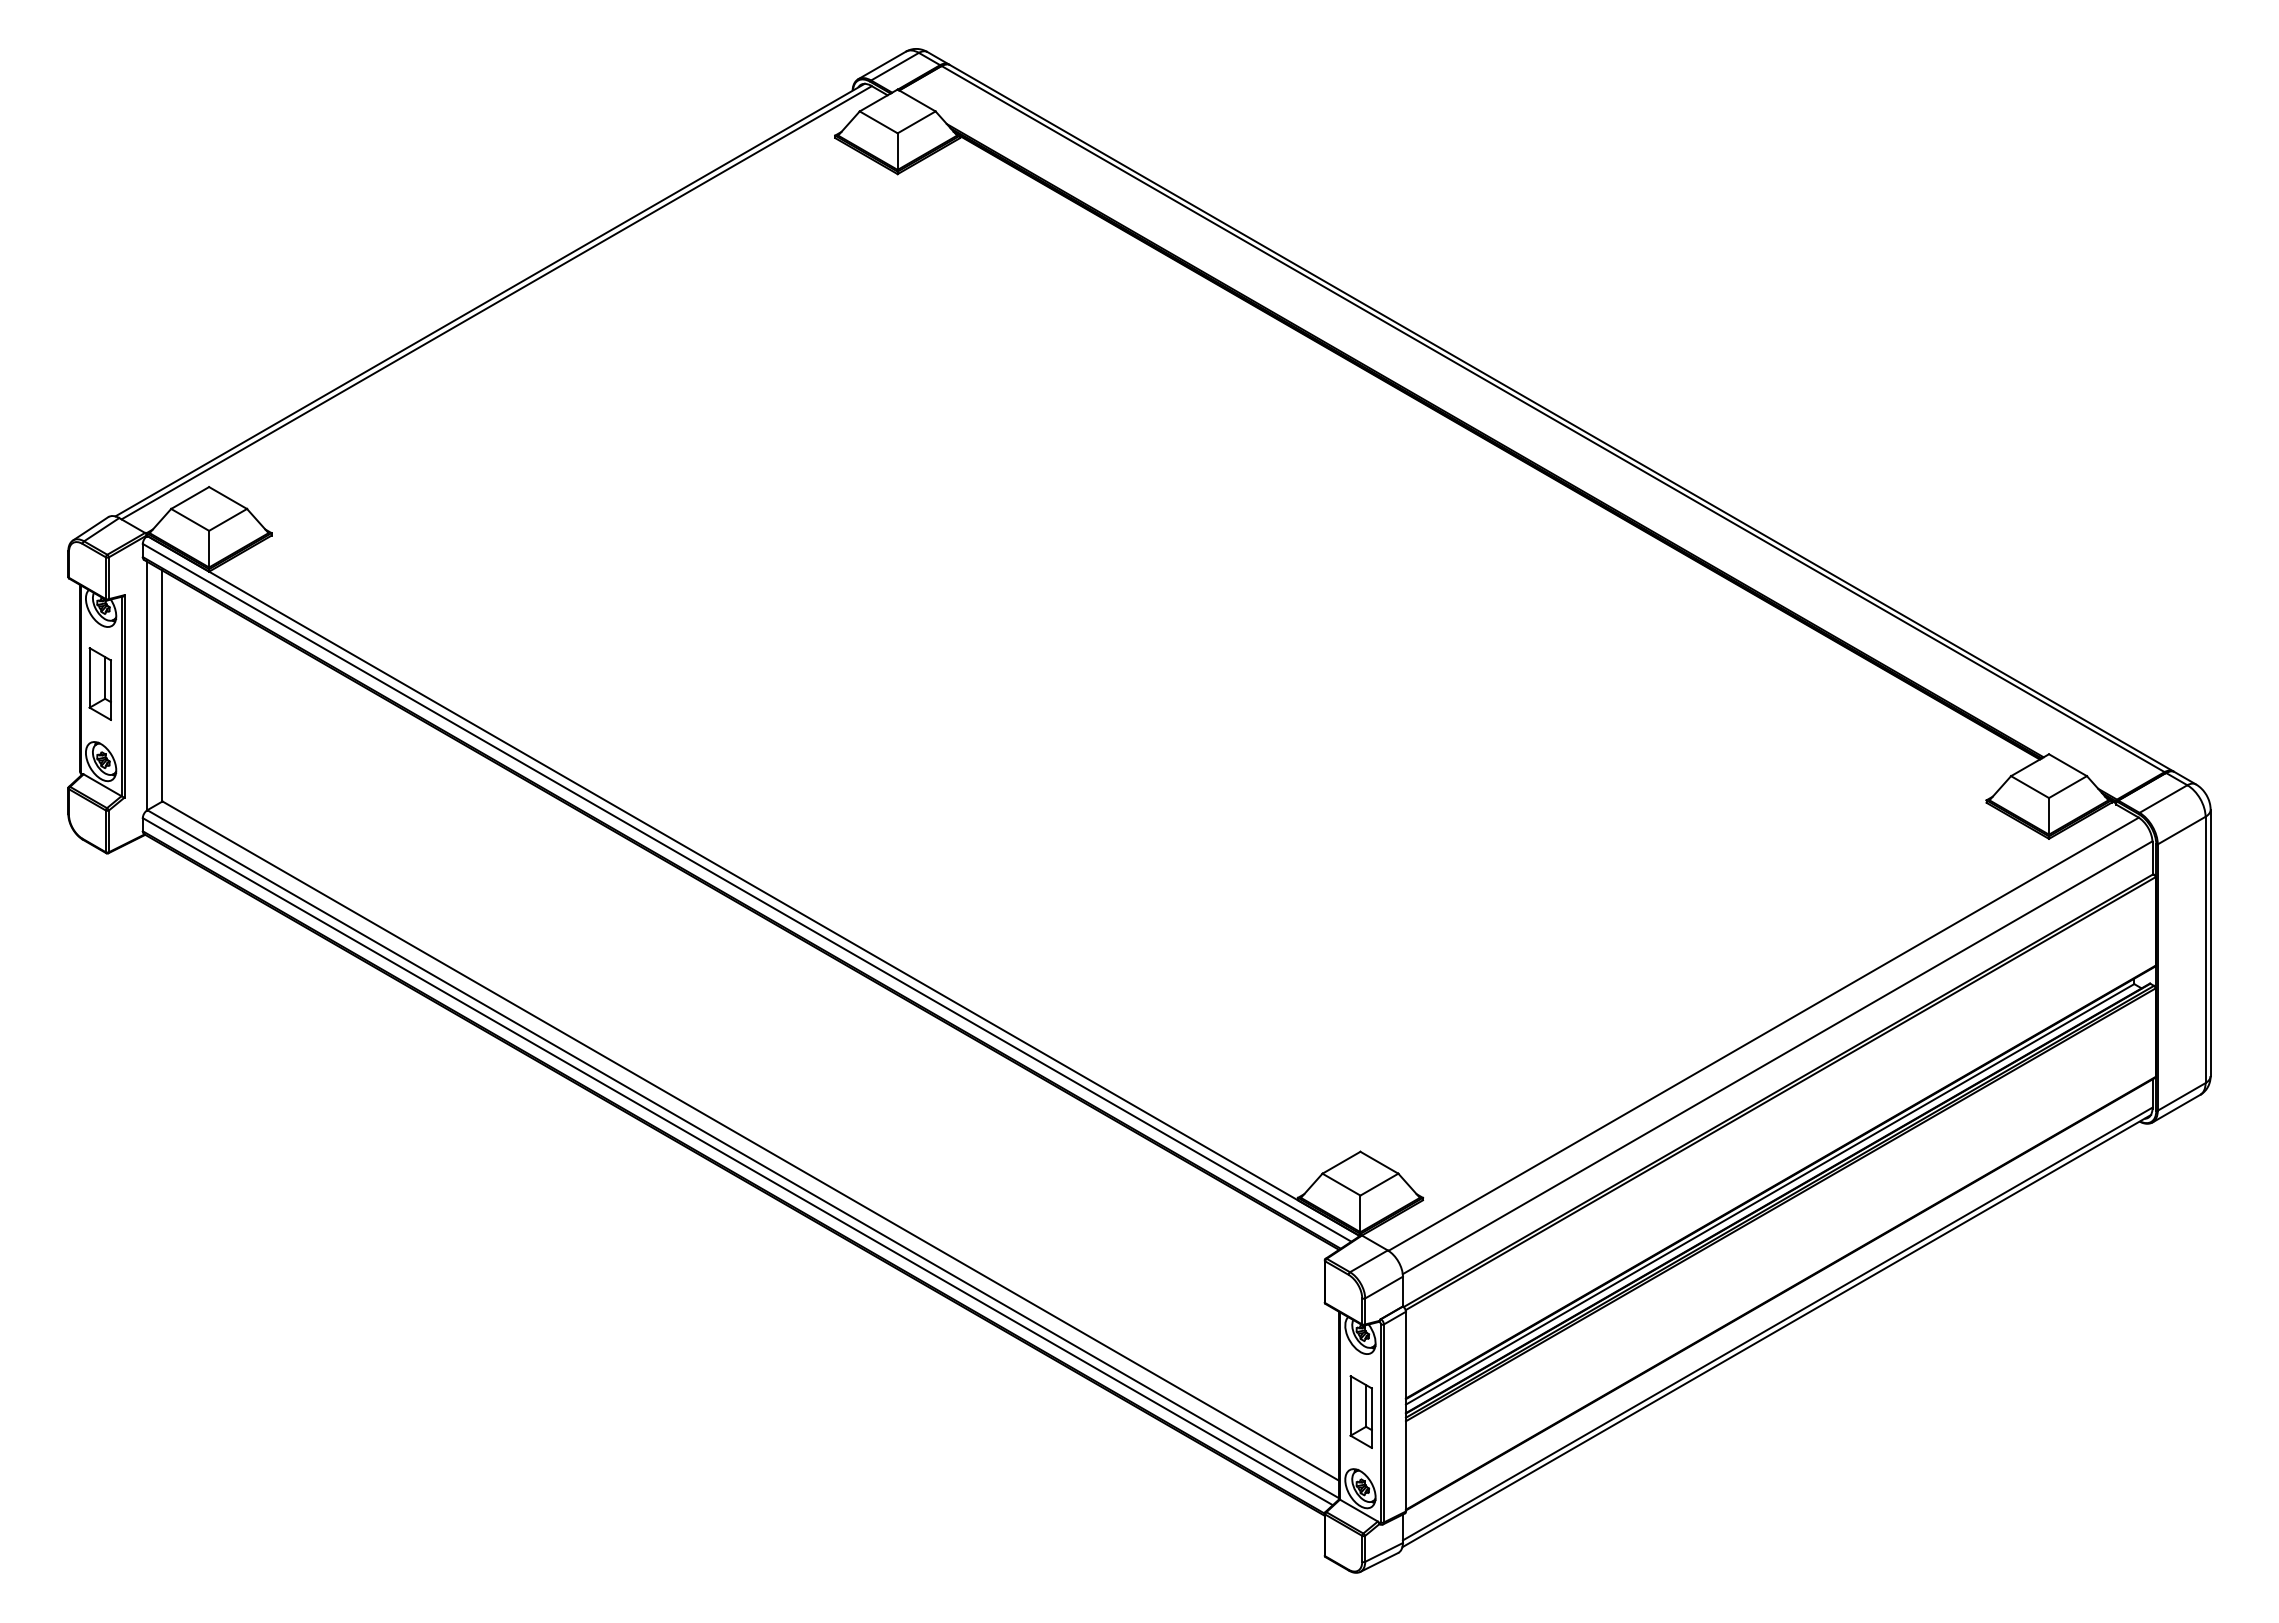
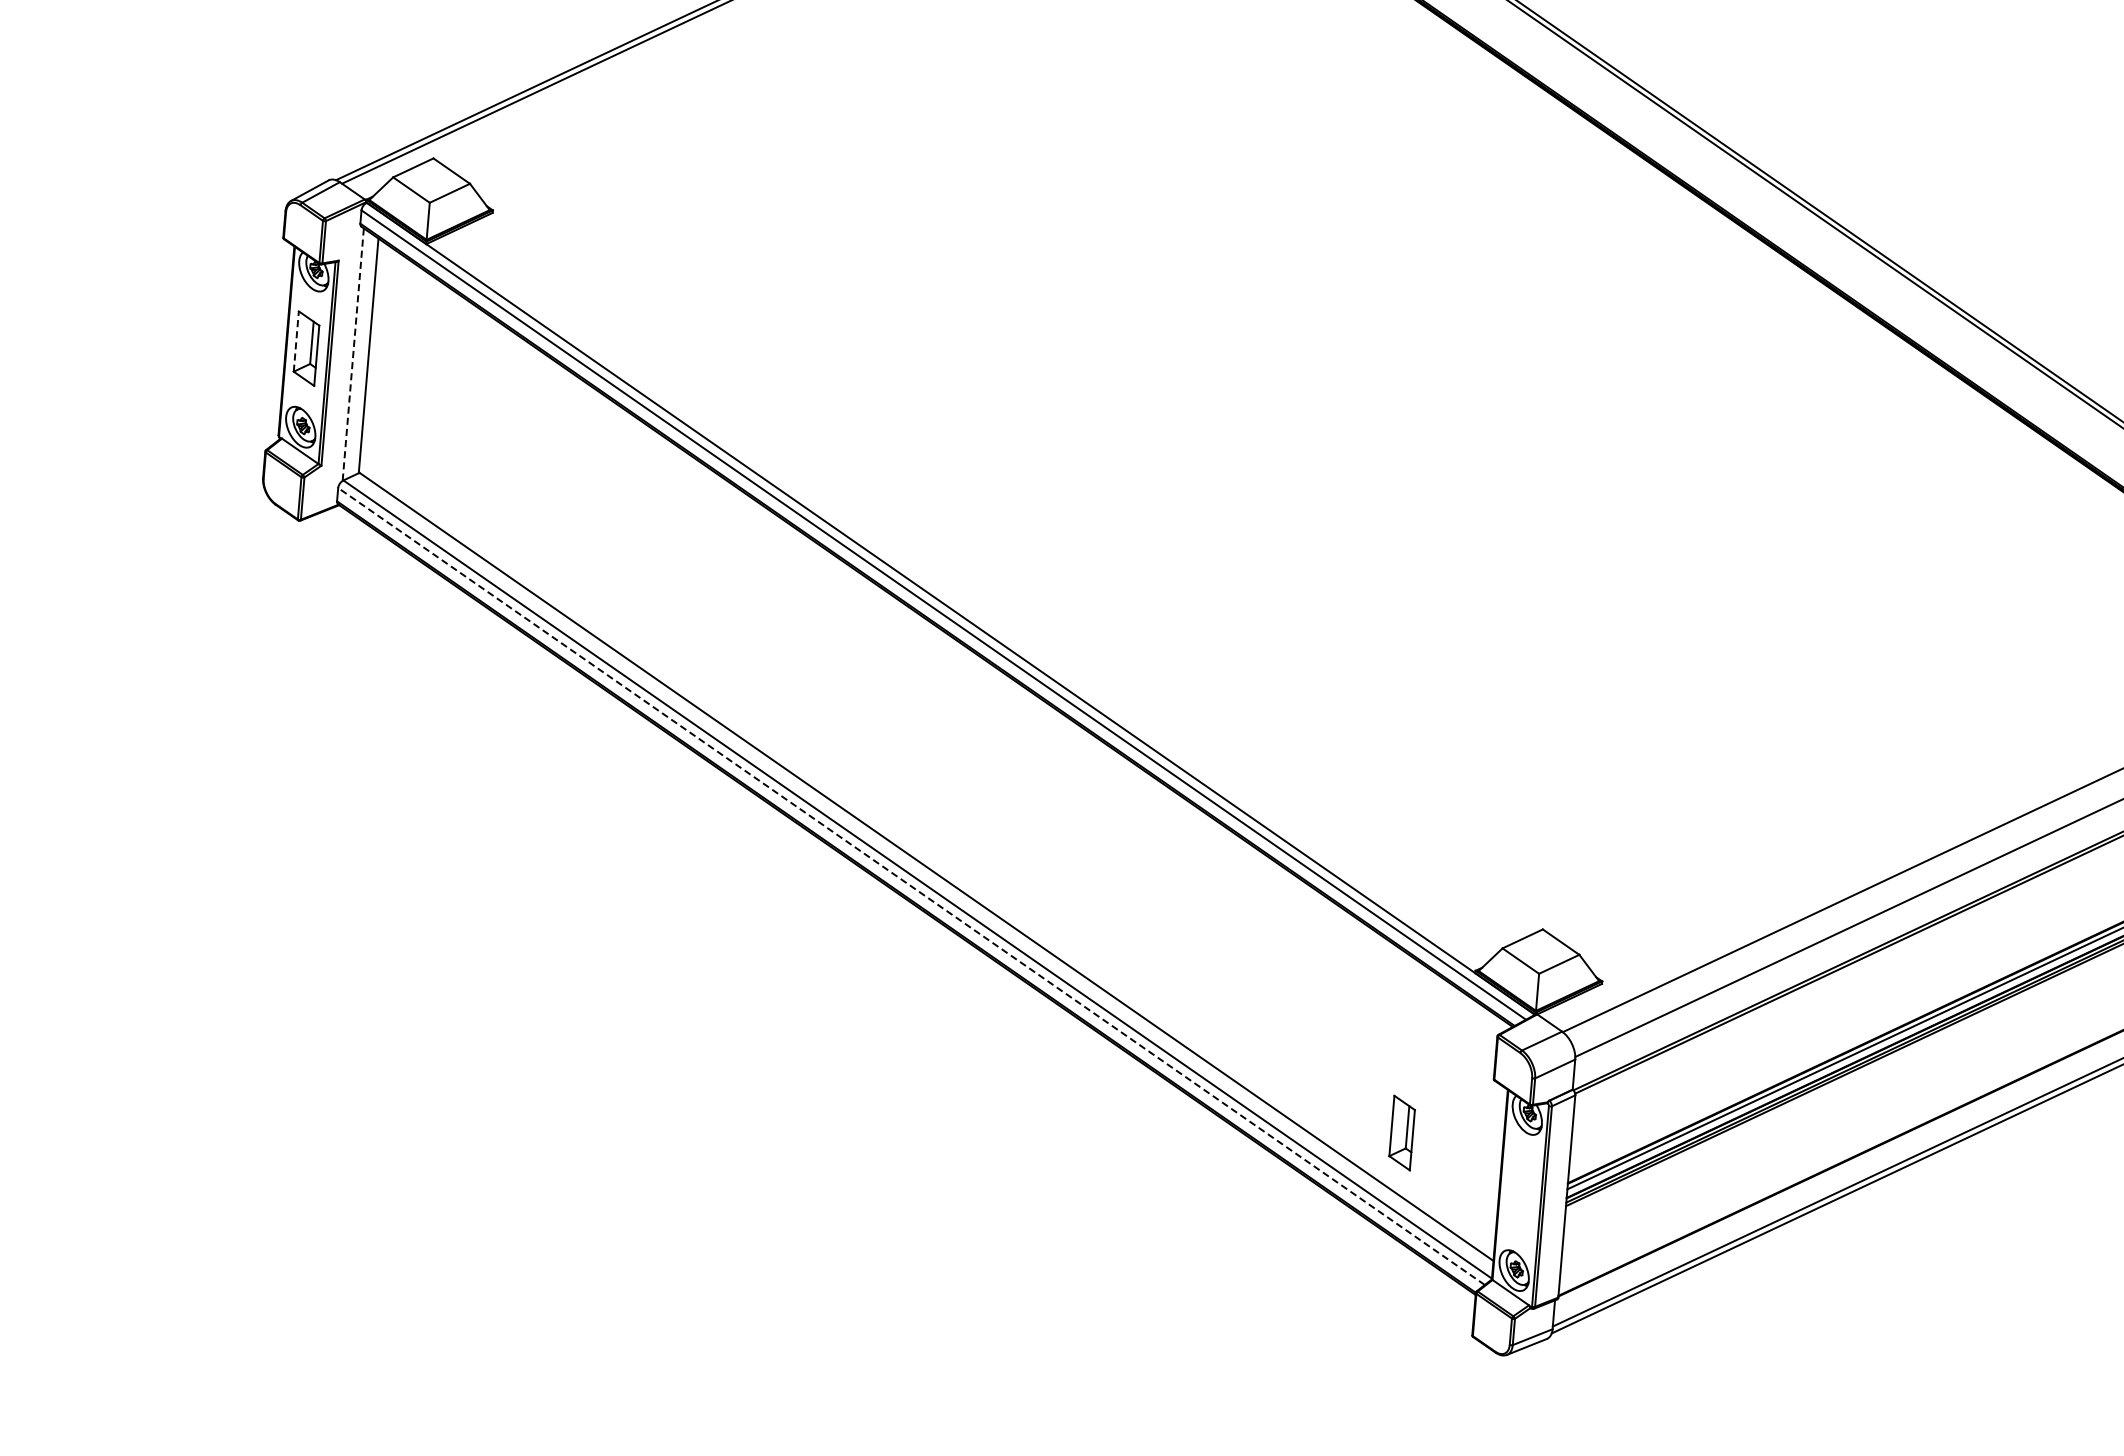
line: (89, 677) -> (296, 341), solid -> dashed
line: (146, 686) -> (353, 355), solid -> dashed
line: (737, 1161) -> (911, 886), solid -> dashed
part: (1360, 1411) -> (1401, 1132), moved

